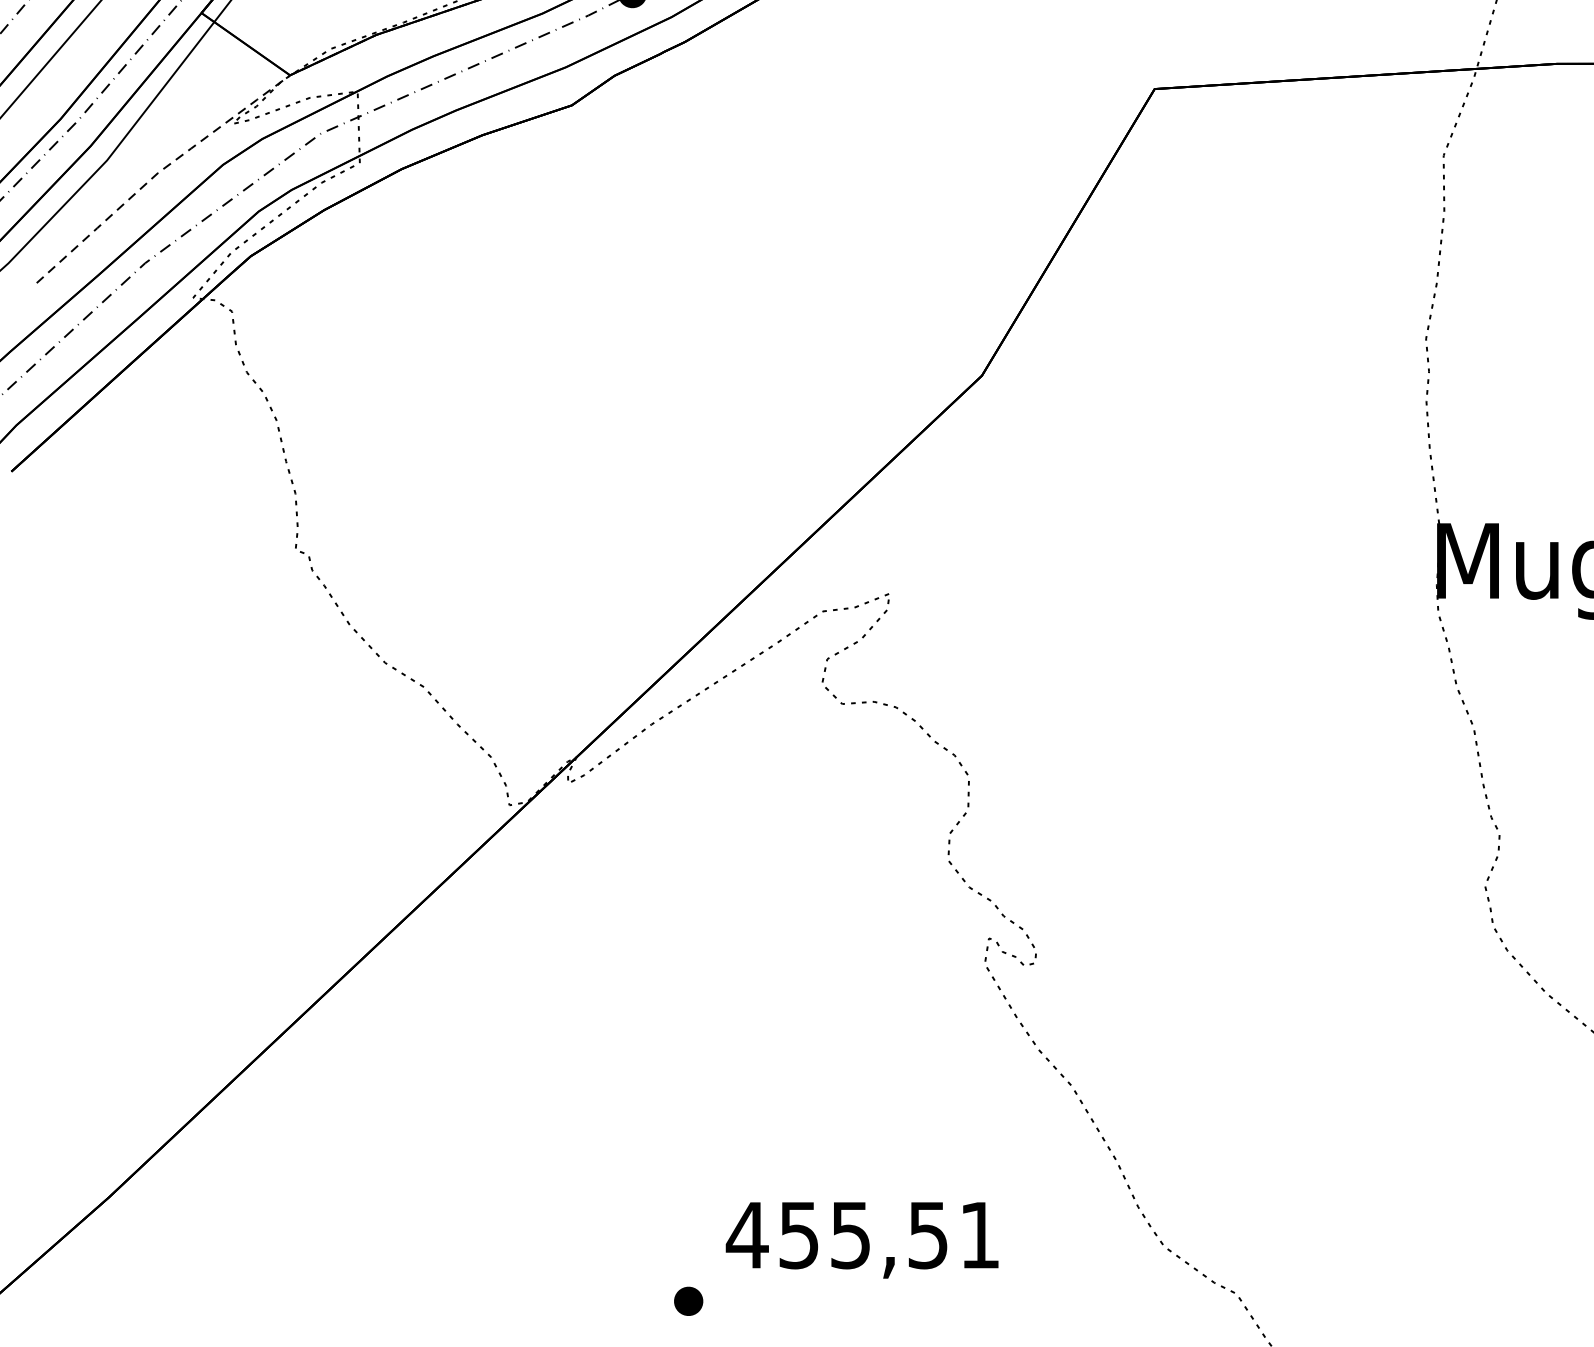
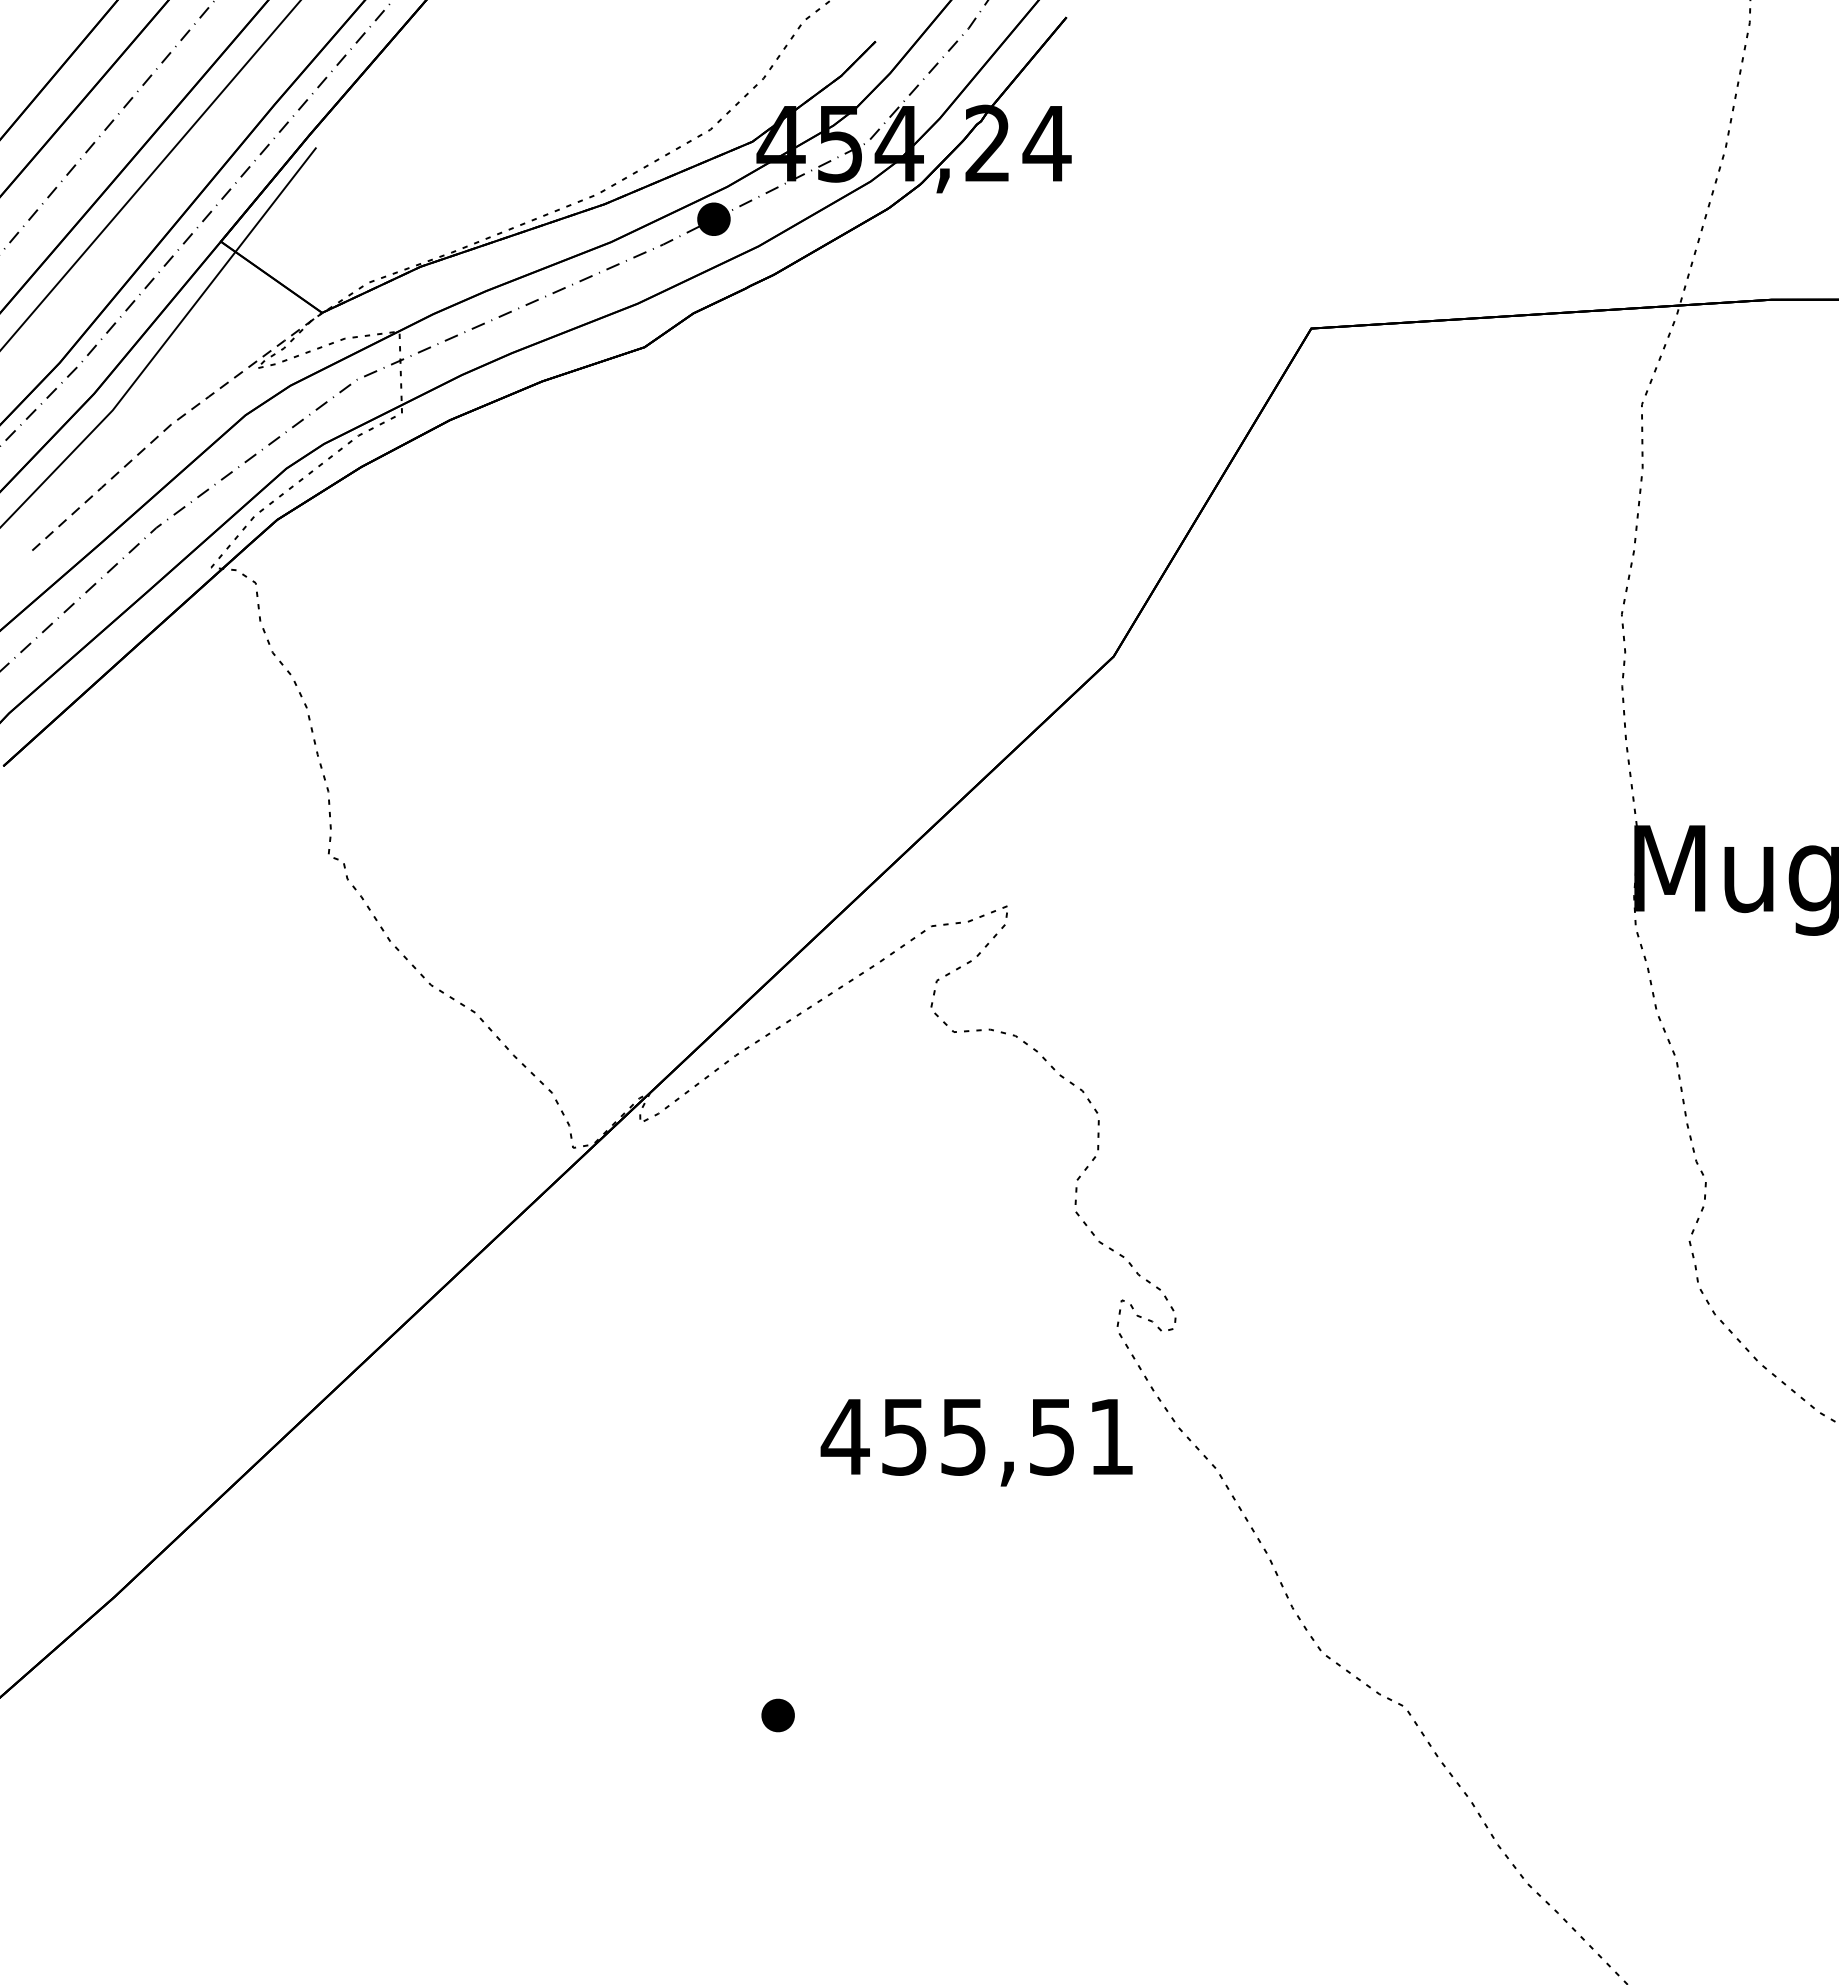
text: (862, 1240) -> (976, 1442), moved

